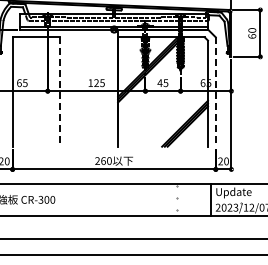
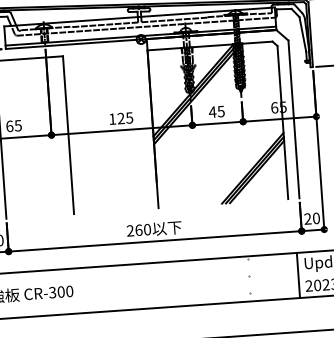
line: (59, 92) -> (68, 135), dashed -> solid
line: (215, 92) -> (293, 120), dashed -> solid

